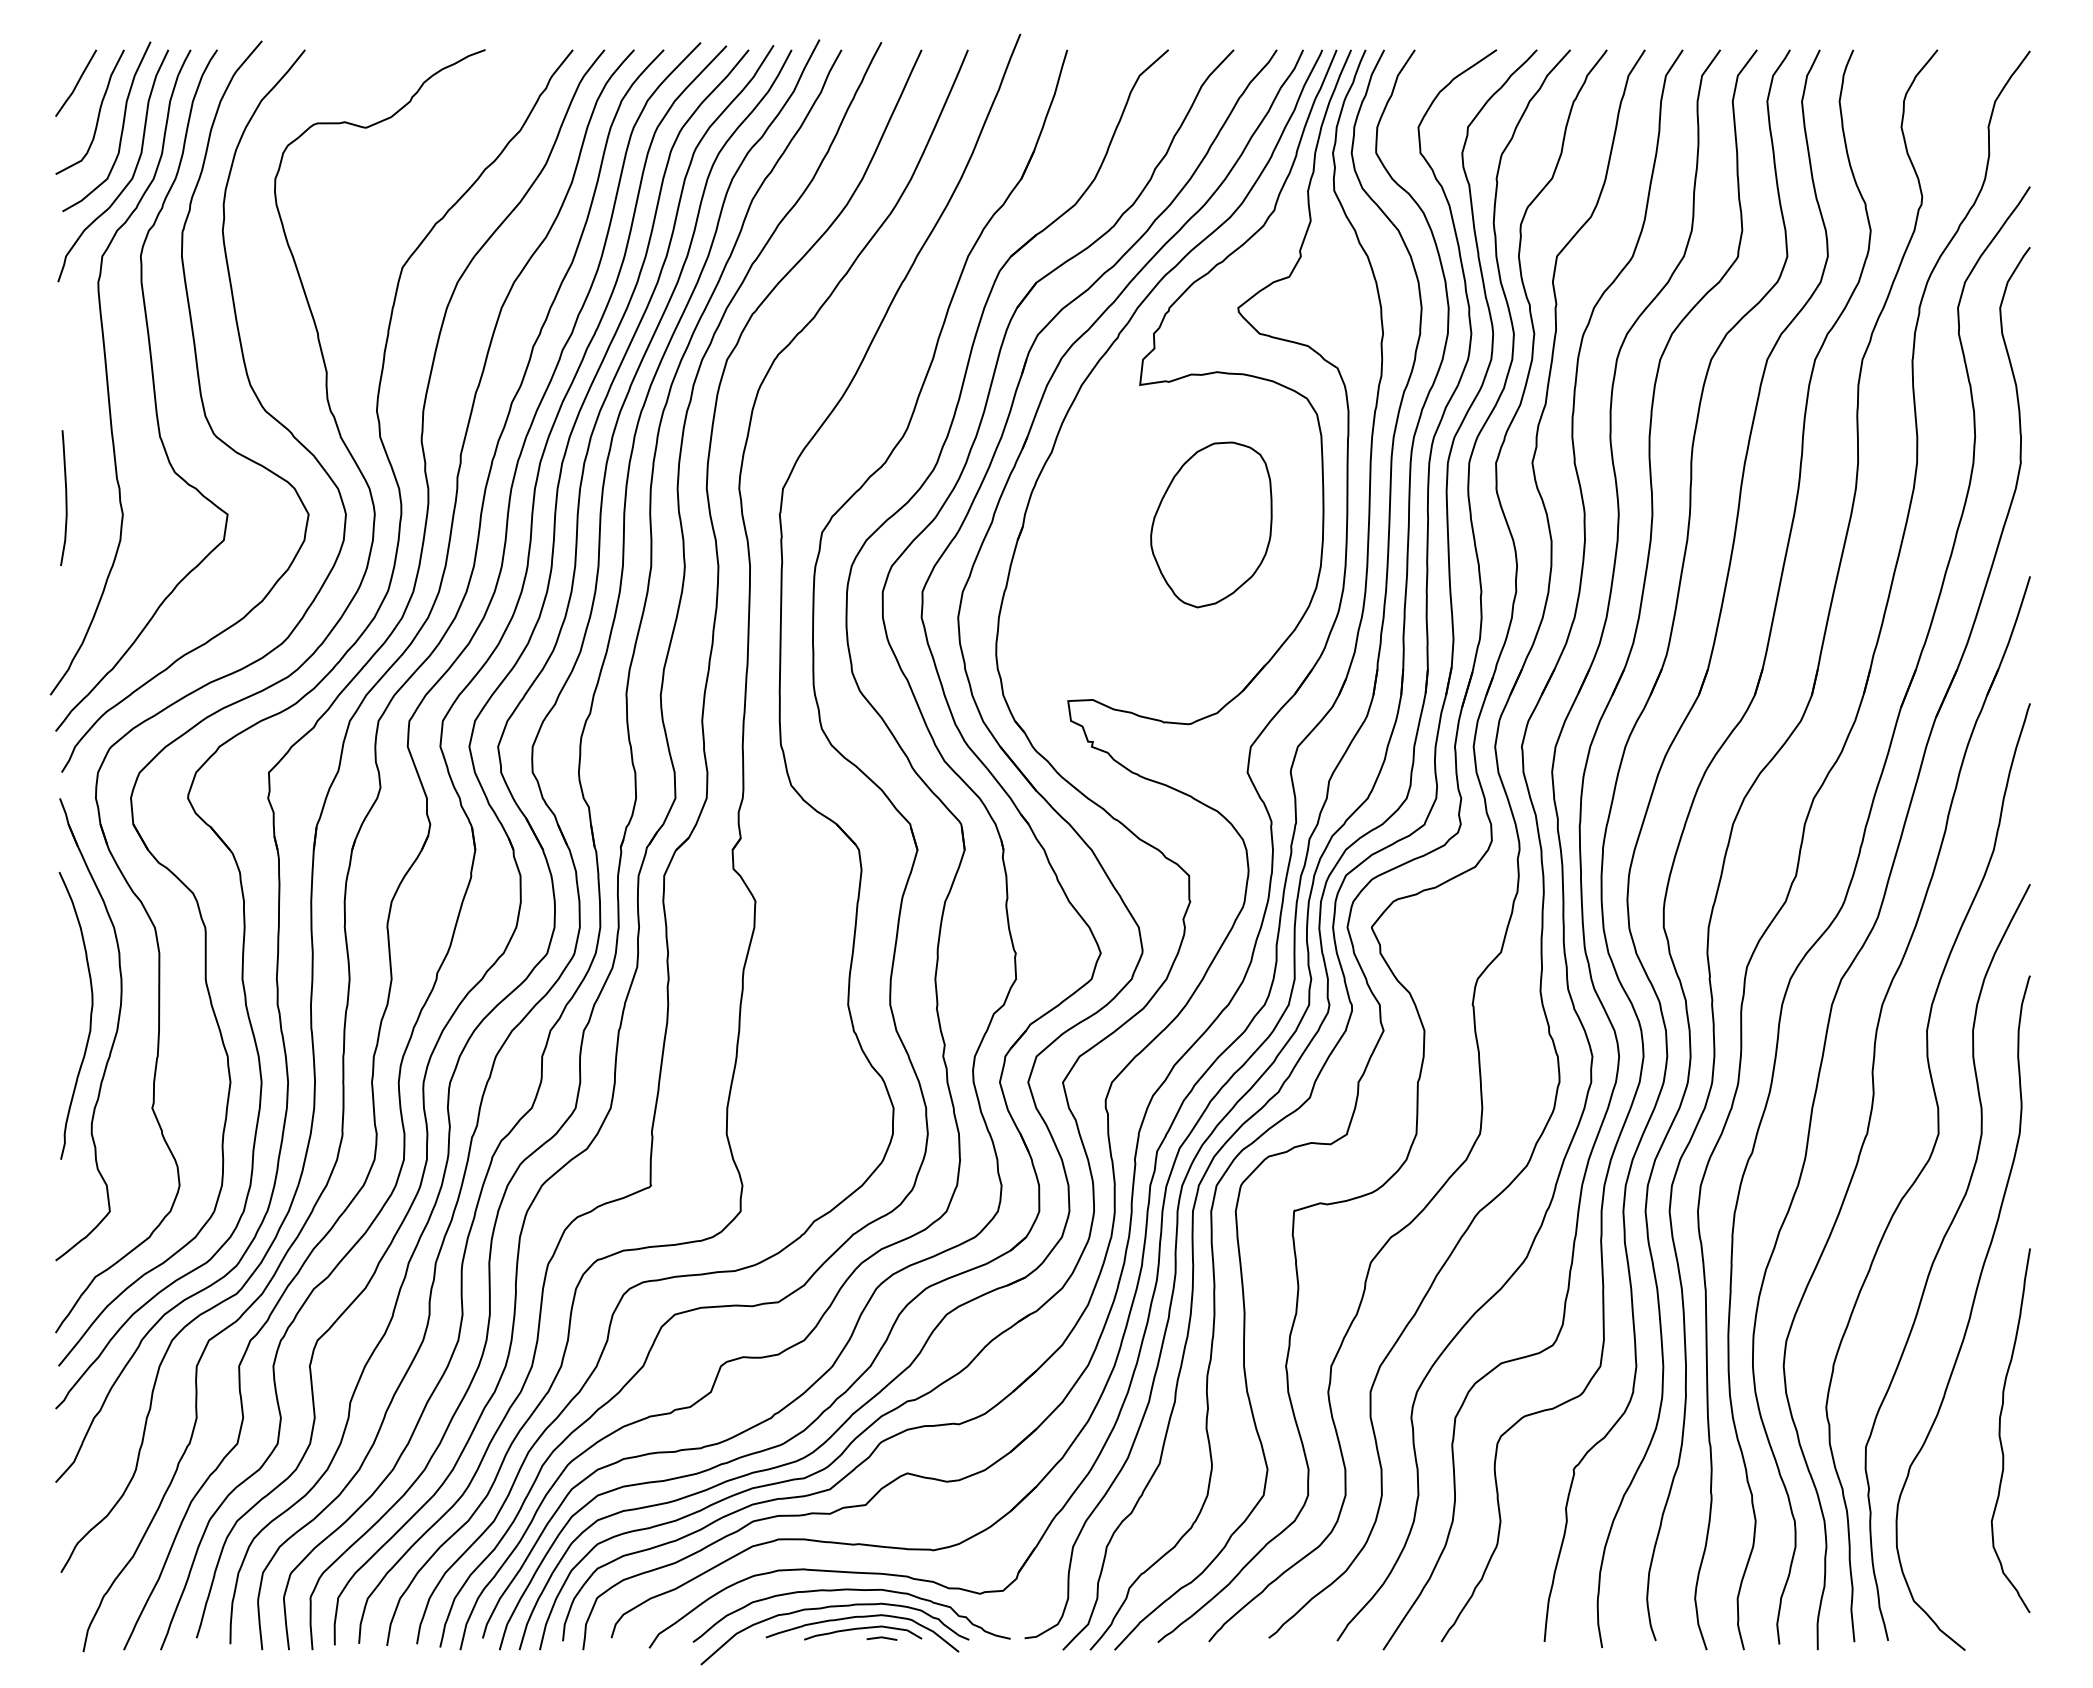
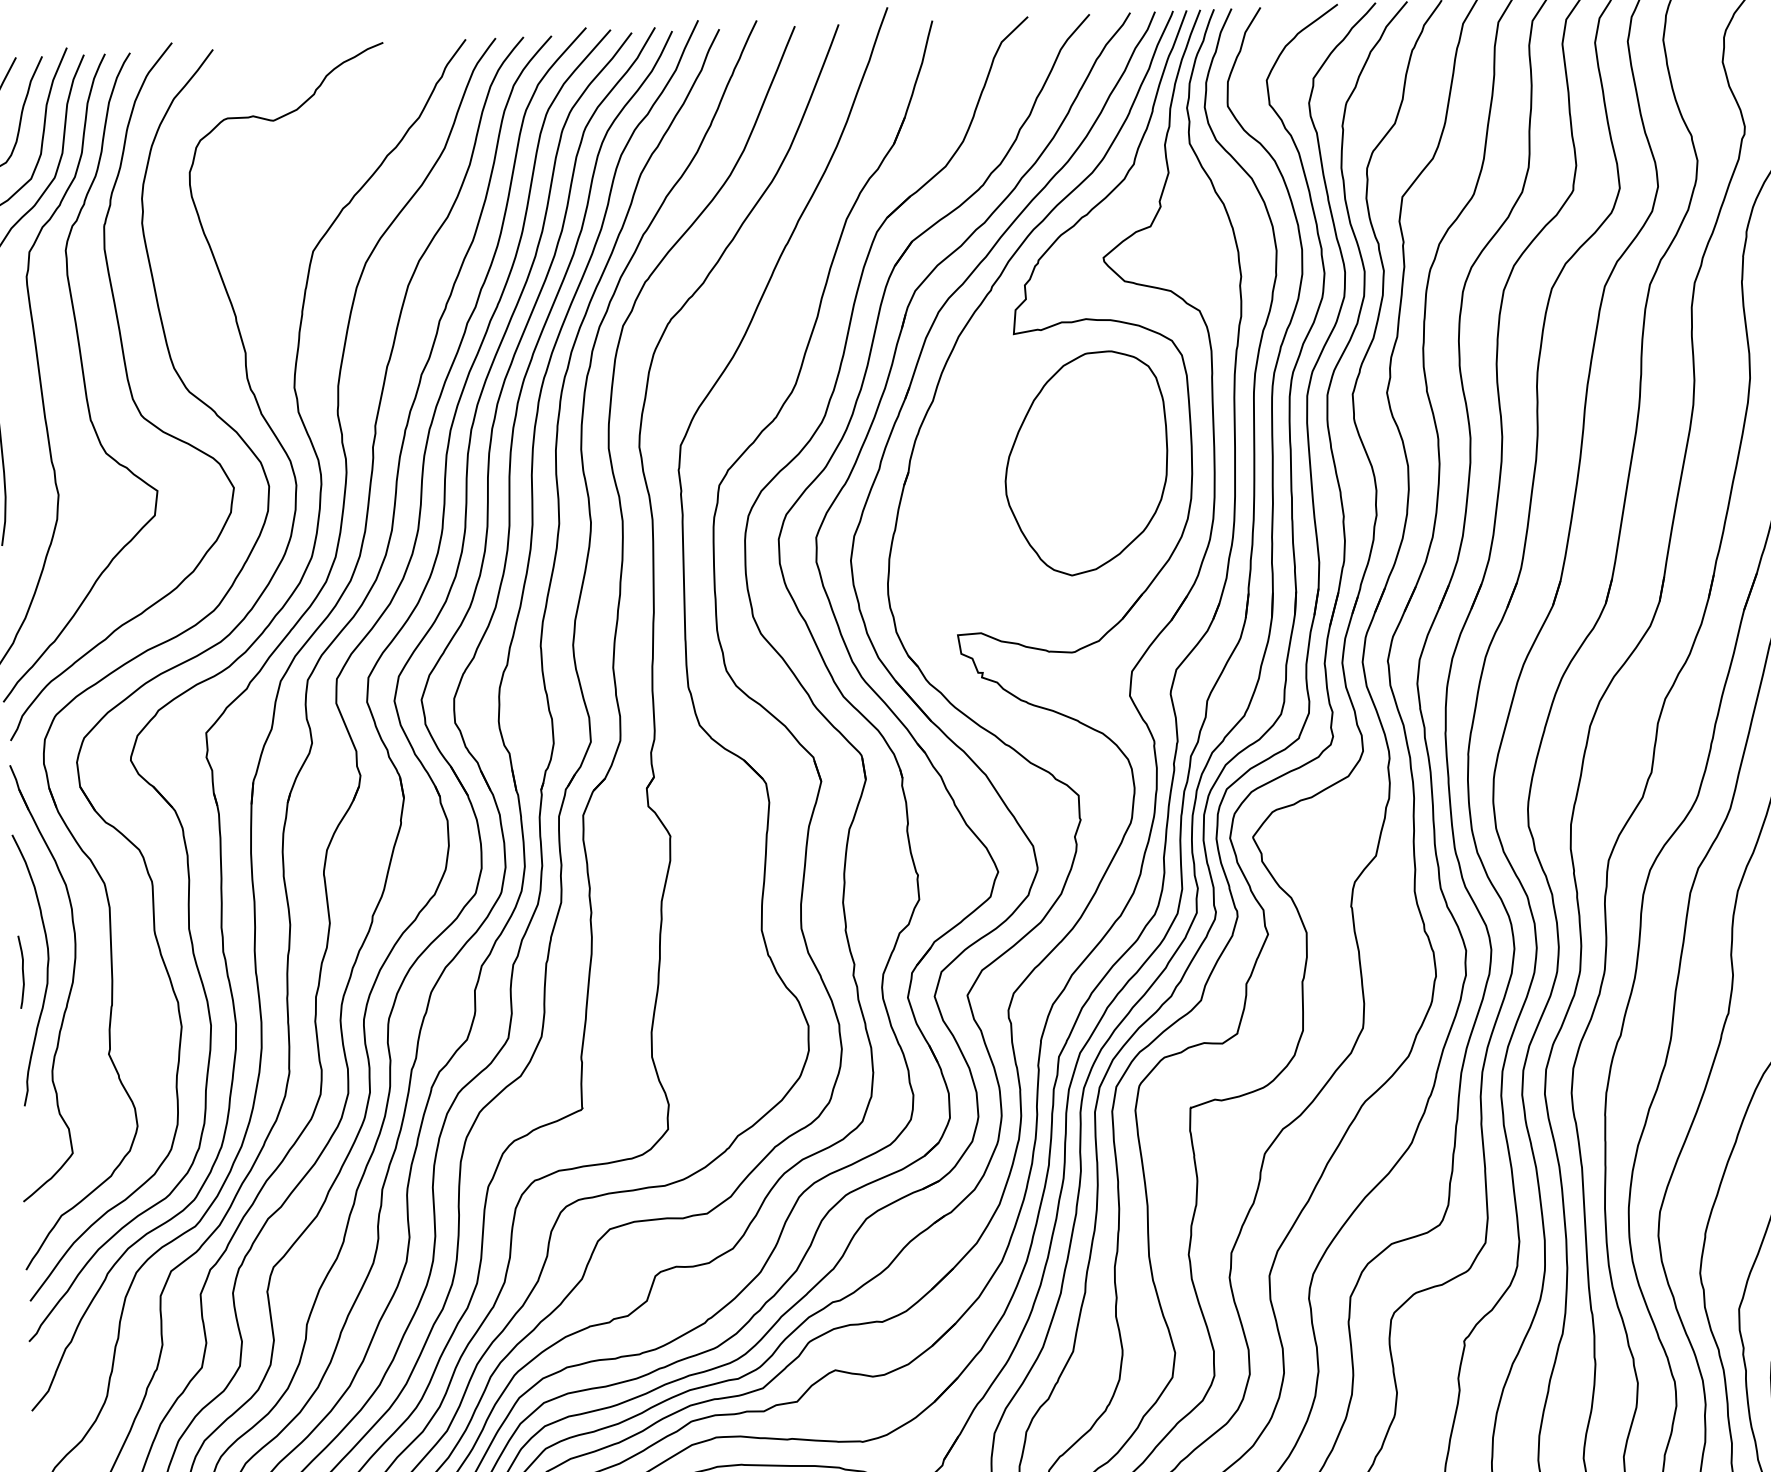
part: (1211, 524) -> (1086, 463), size x1.43
curve: (64, 1017) -> (22, 971), added

